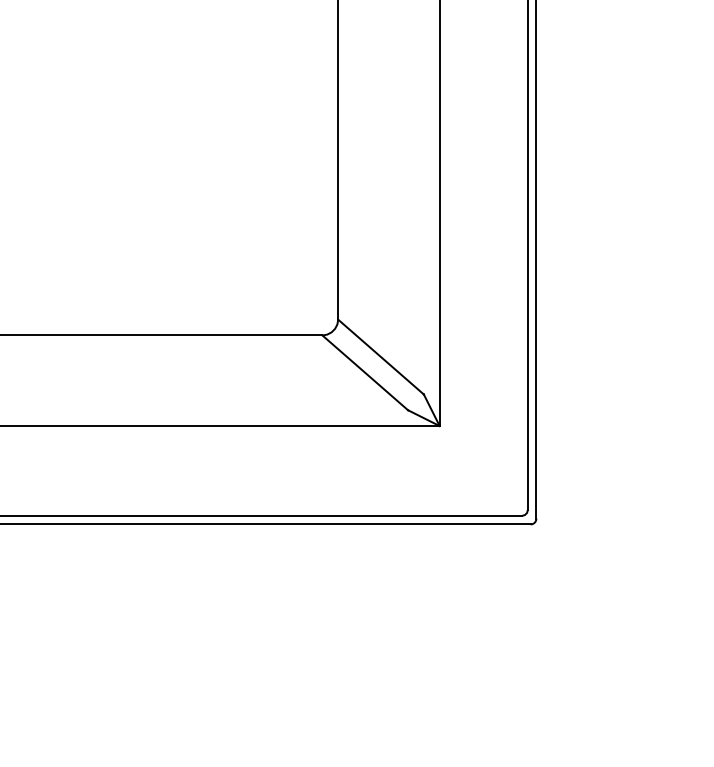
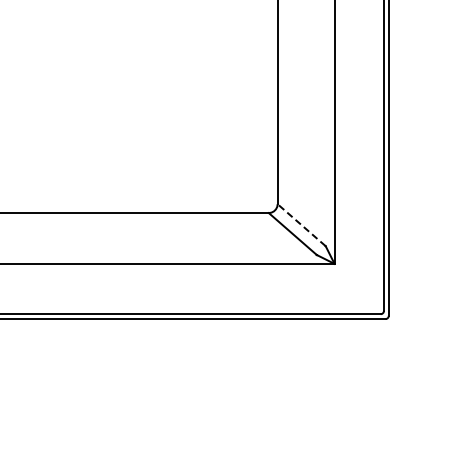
line: (380, 357) -> (301, 225), solid -> dashed

